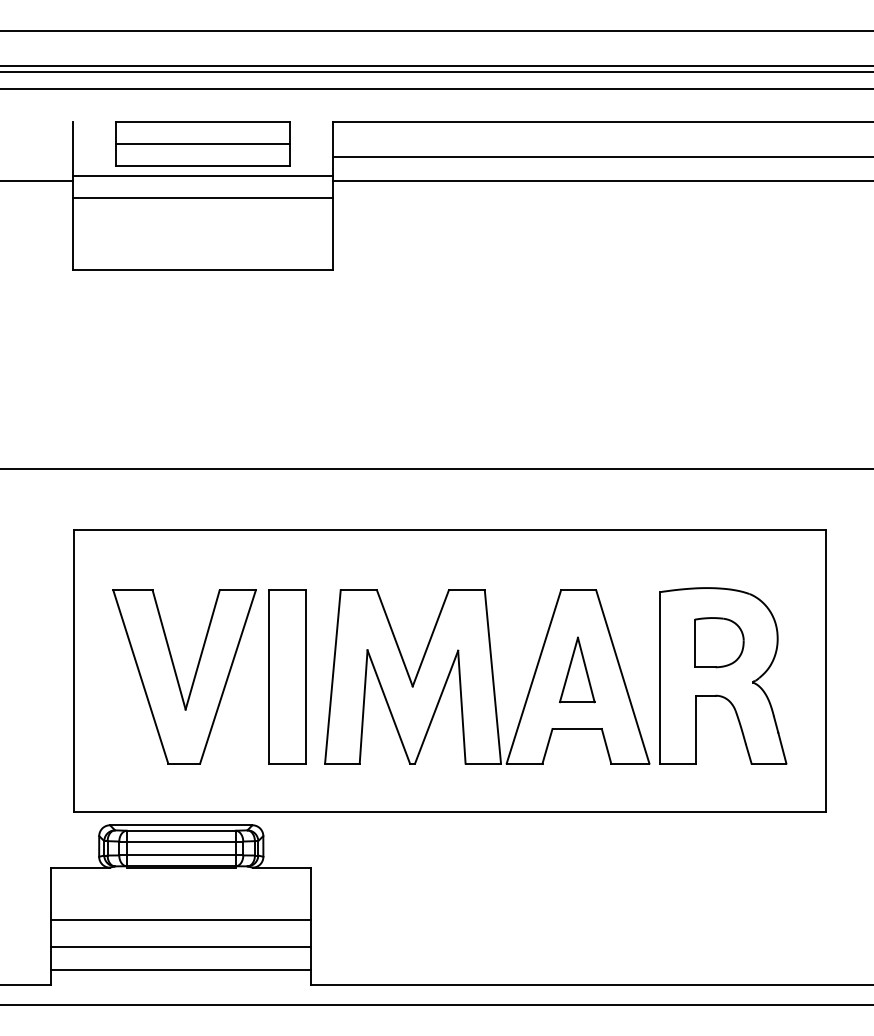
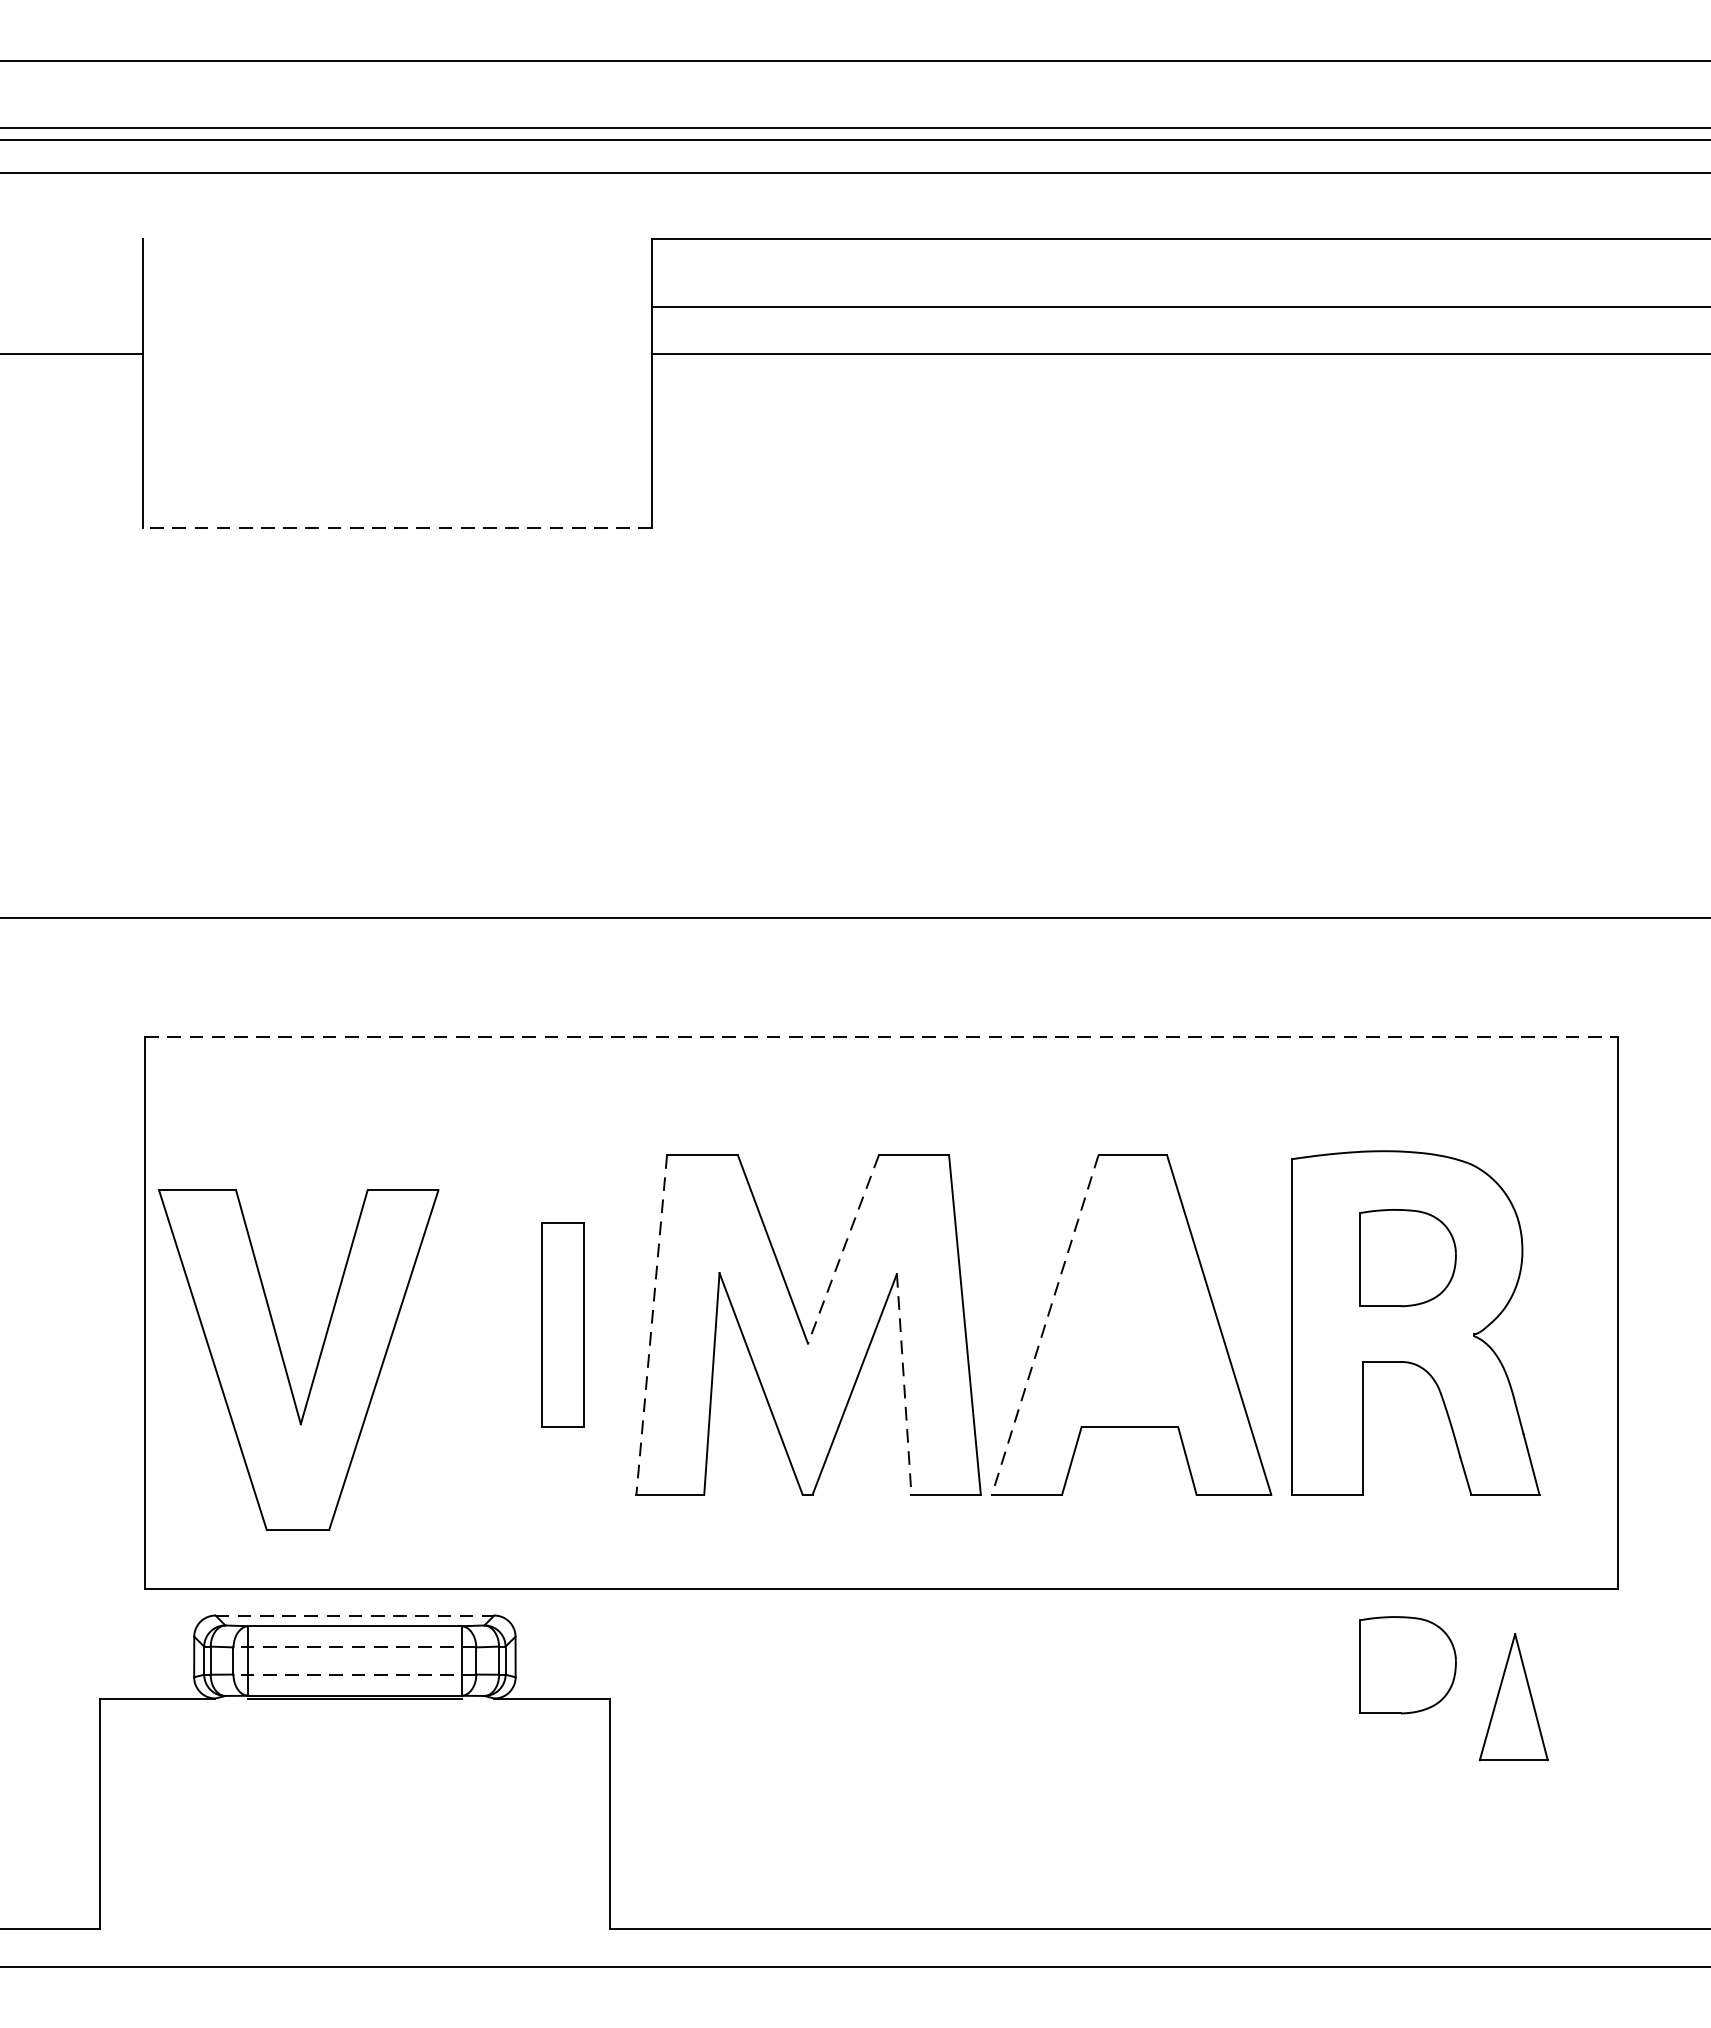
part: (202, 143) -> (396, 280), removed
line: (202, 175) -> (396, 343), removed
line: (202, 198) -> (396, 388), removed
line: (202, 269) -> (396, 527), solid -> dashed
line: (450, 529) -> (881, 1036), solid -> dashed
line: (430, 638) -> (842, 1249), solid -> dashed
part: (577, 669) -> (1514, 1696), moved
part: (287, 676) -> (562, 1324), size x0.6
line: (533, 676) -> (1044, 1324), solid -> dashed
line: (332, 677) -> (650, 1326), solid -> dashed
part: (178, 679) -> (286, 1365), moved
line: (461, 707) -> (903, 1384), solid -> dashed
line: (181, 825) -> (355, 1615), solid -> dashed
line: (180, 841) -> (353, 1647), solid -> dashed
part: (719, 850) -> (1408, 1664), added
line: (180, 855) -> (353, 1674), solid -> dashed
line: (181, 920) -> (355, 1801), removed
line: (181, 947) -> (355, 1854), removed
line: (181, 970) -> (355, 1899), removed

